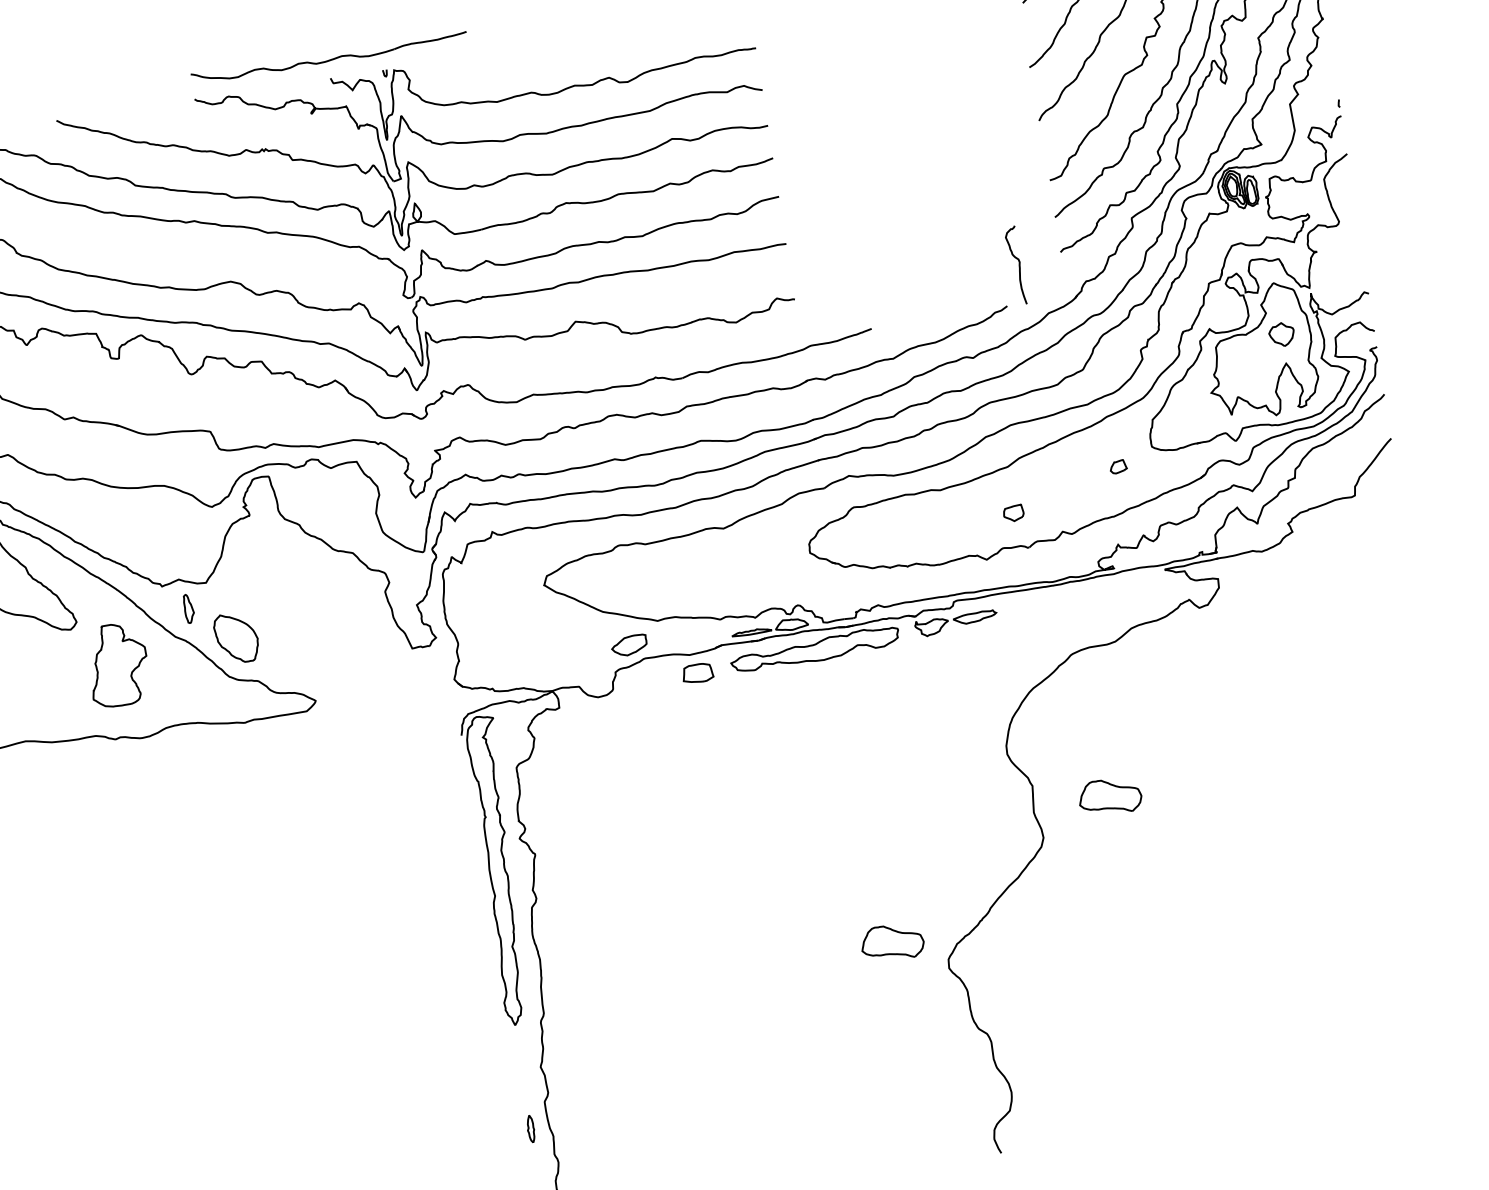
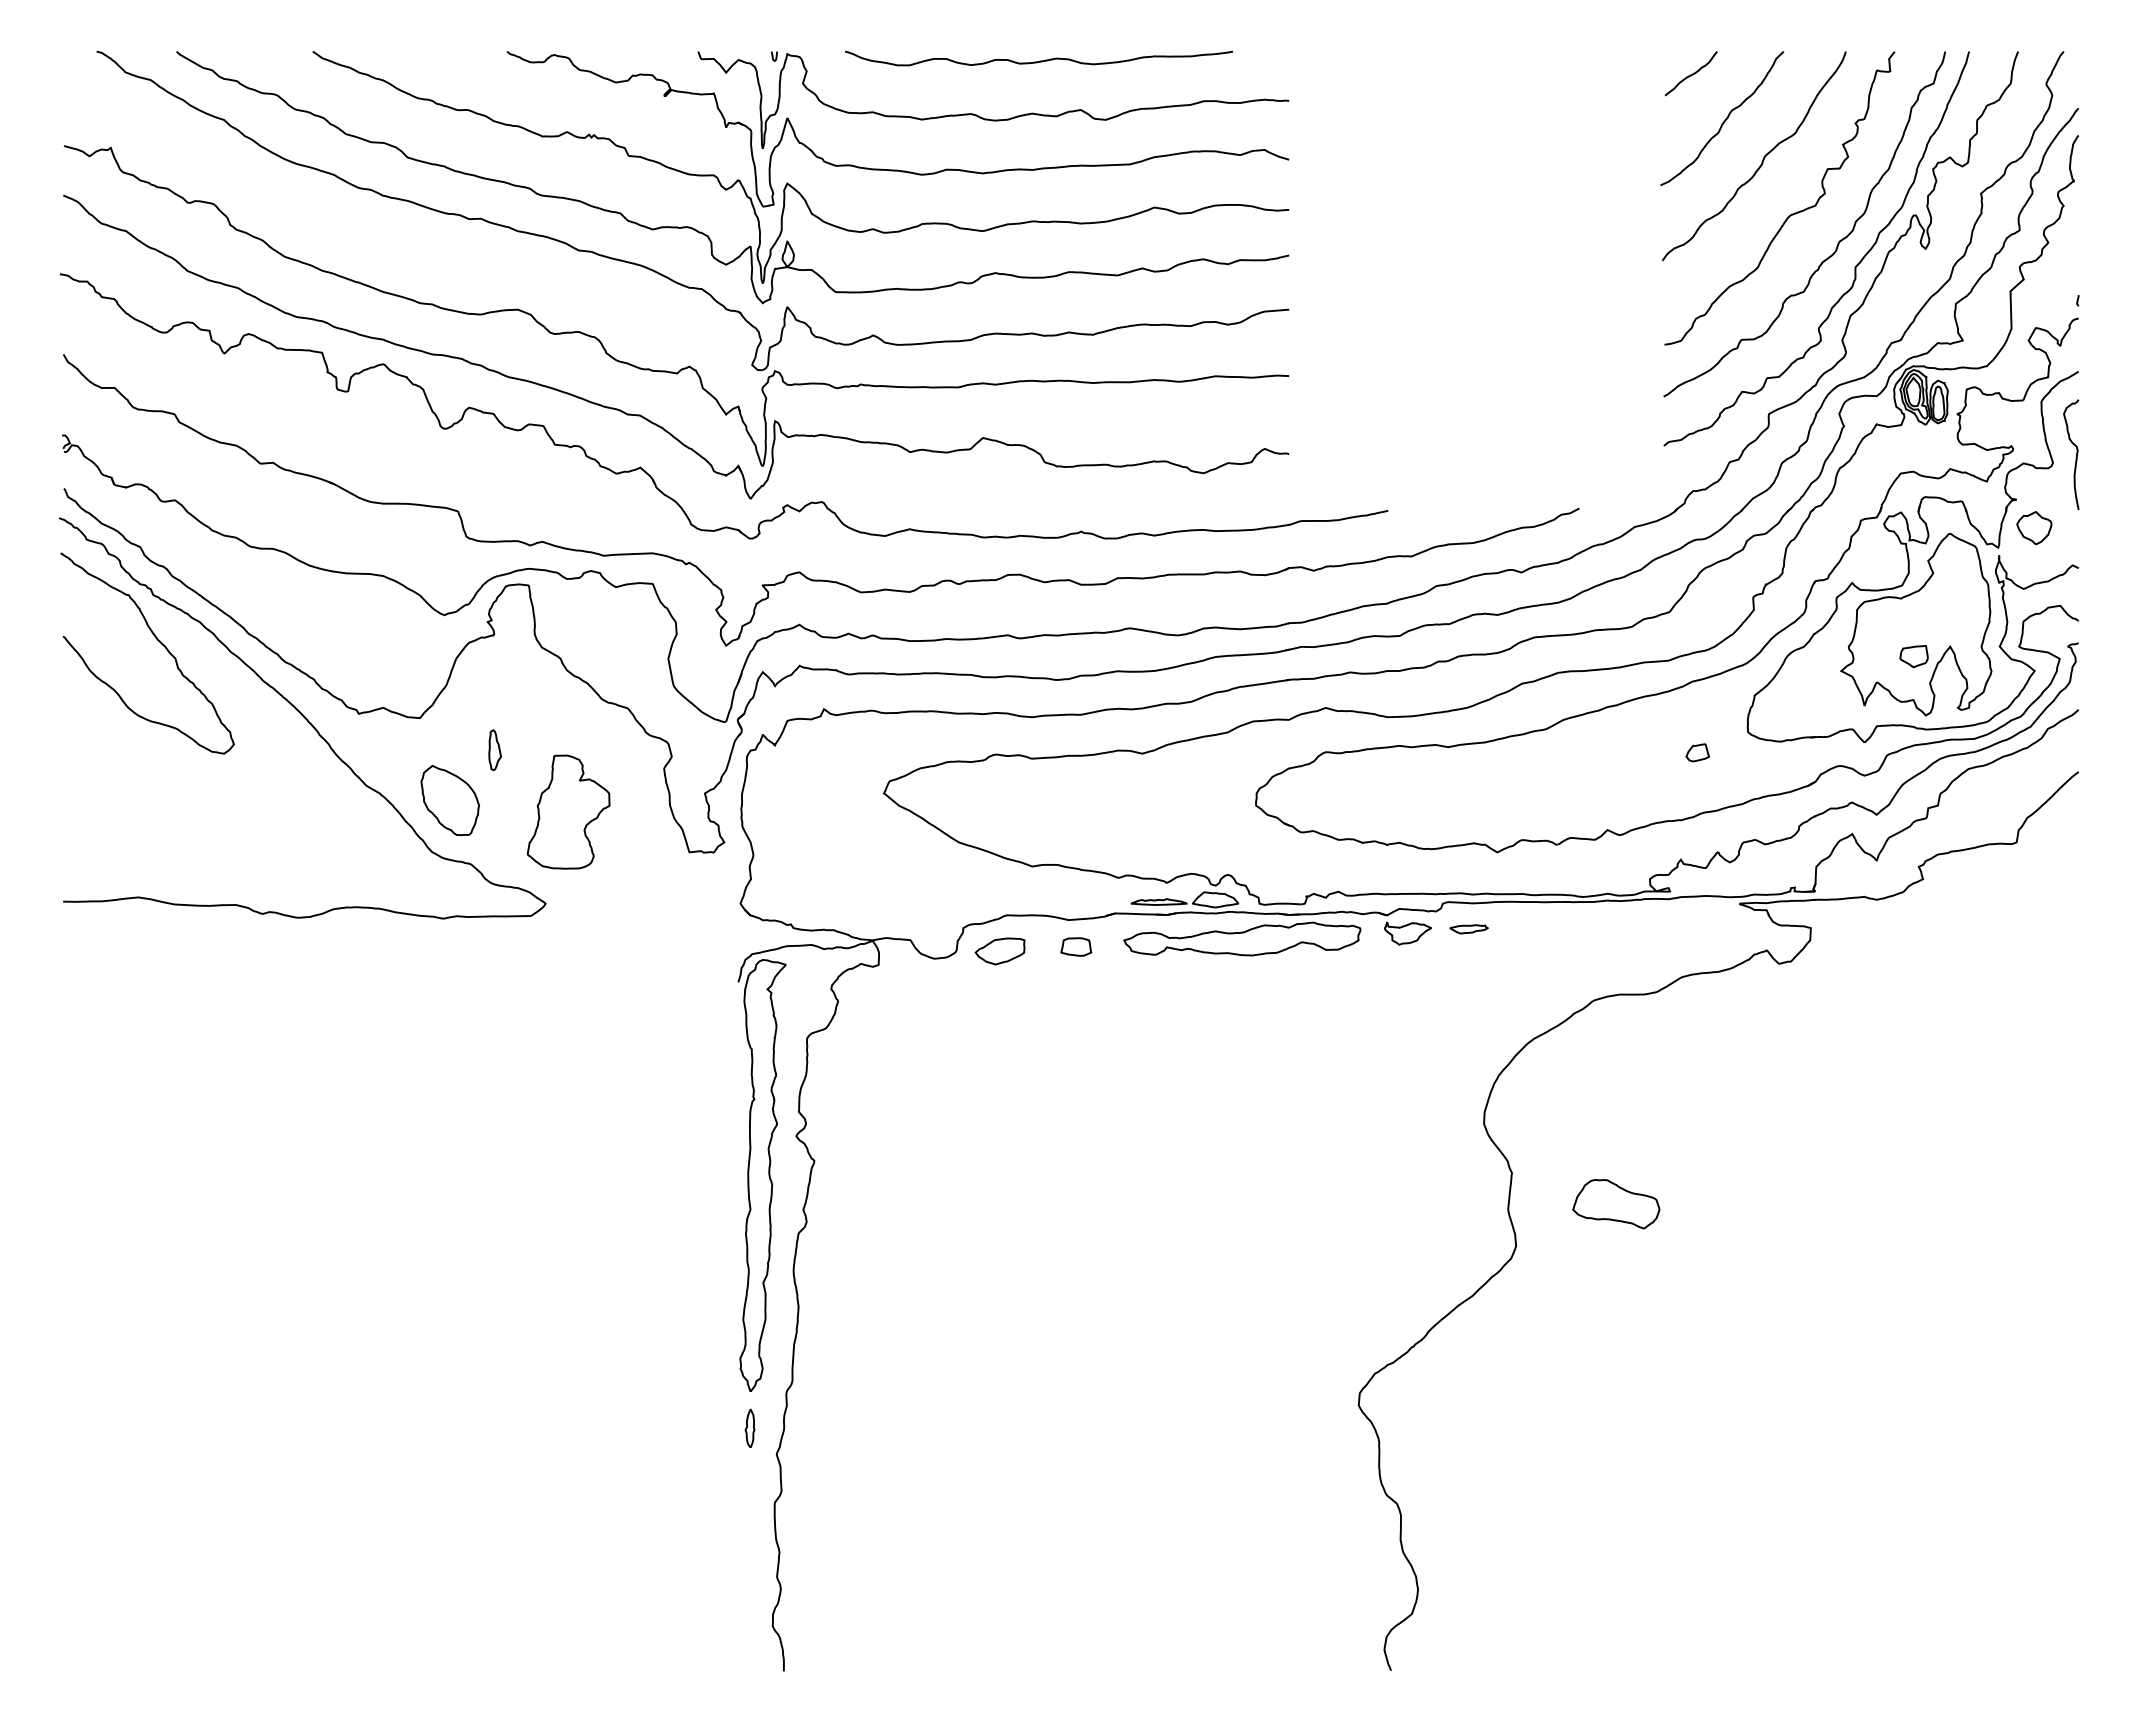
part: (329, 57) -> (1039, 58), moved
curve: (1019, 265) -> (2076, 454), moved
part: (1281, 335) -> (2034, 528), moved
part: (1013, 513) -> (1913, 656), moved
part: (188, 608) -> (494, 749), moved
part: (974, 617) -> (1468, 929), size x0.62
part: (628, 645) -> (999, 951), moved
part: (117, 664) -> (568, 811), moved
part: (697, 672) -> (1076, 946), size x0.71
part: (892, 942) -> (1286, 1358), removed
part: (530, 1128) -> (749, 1427), moved

